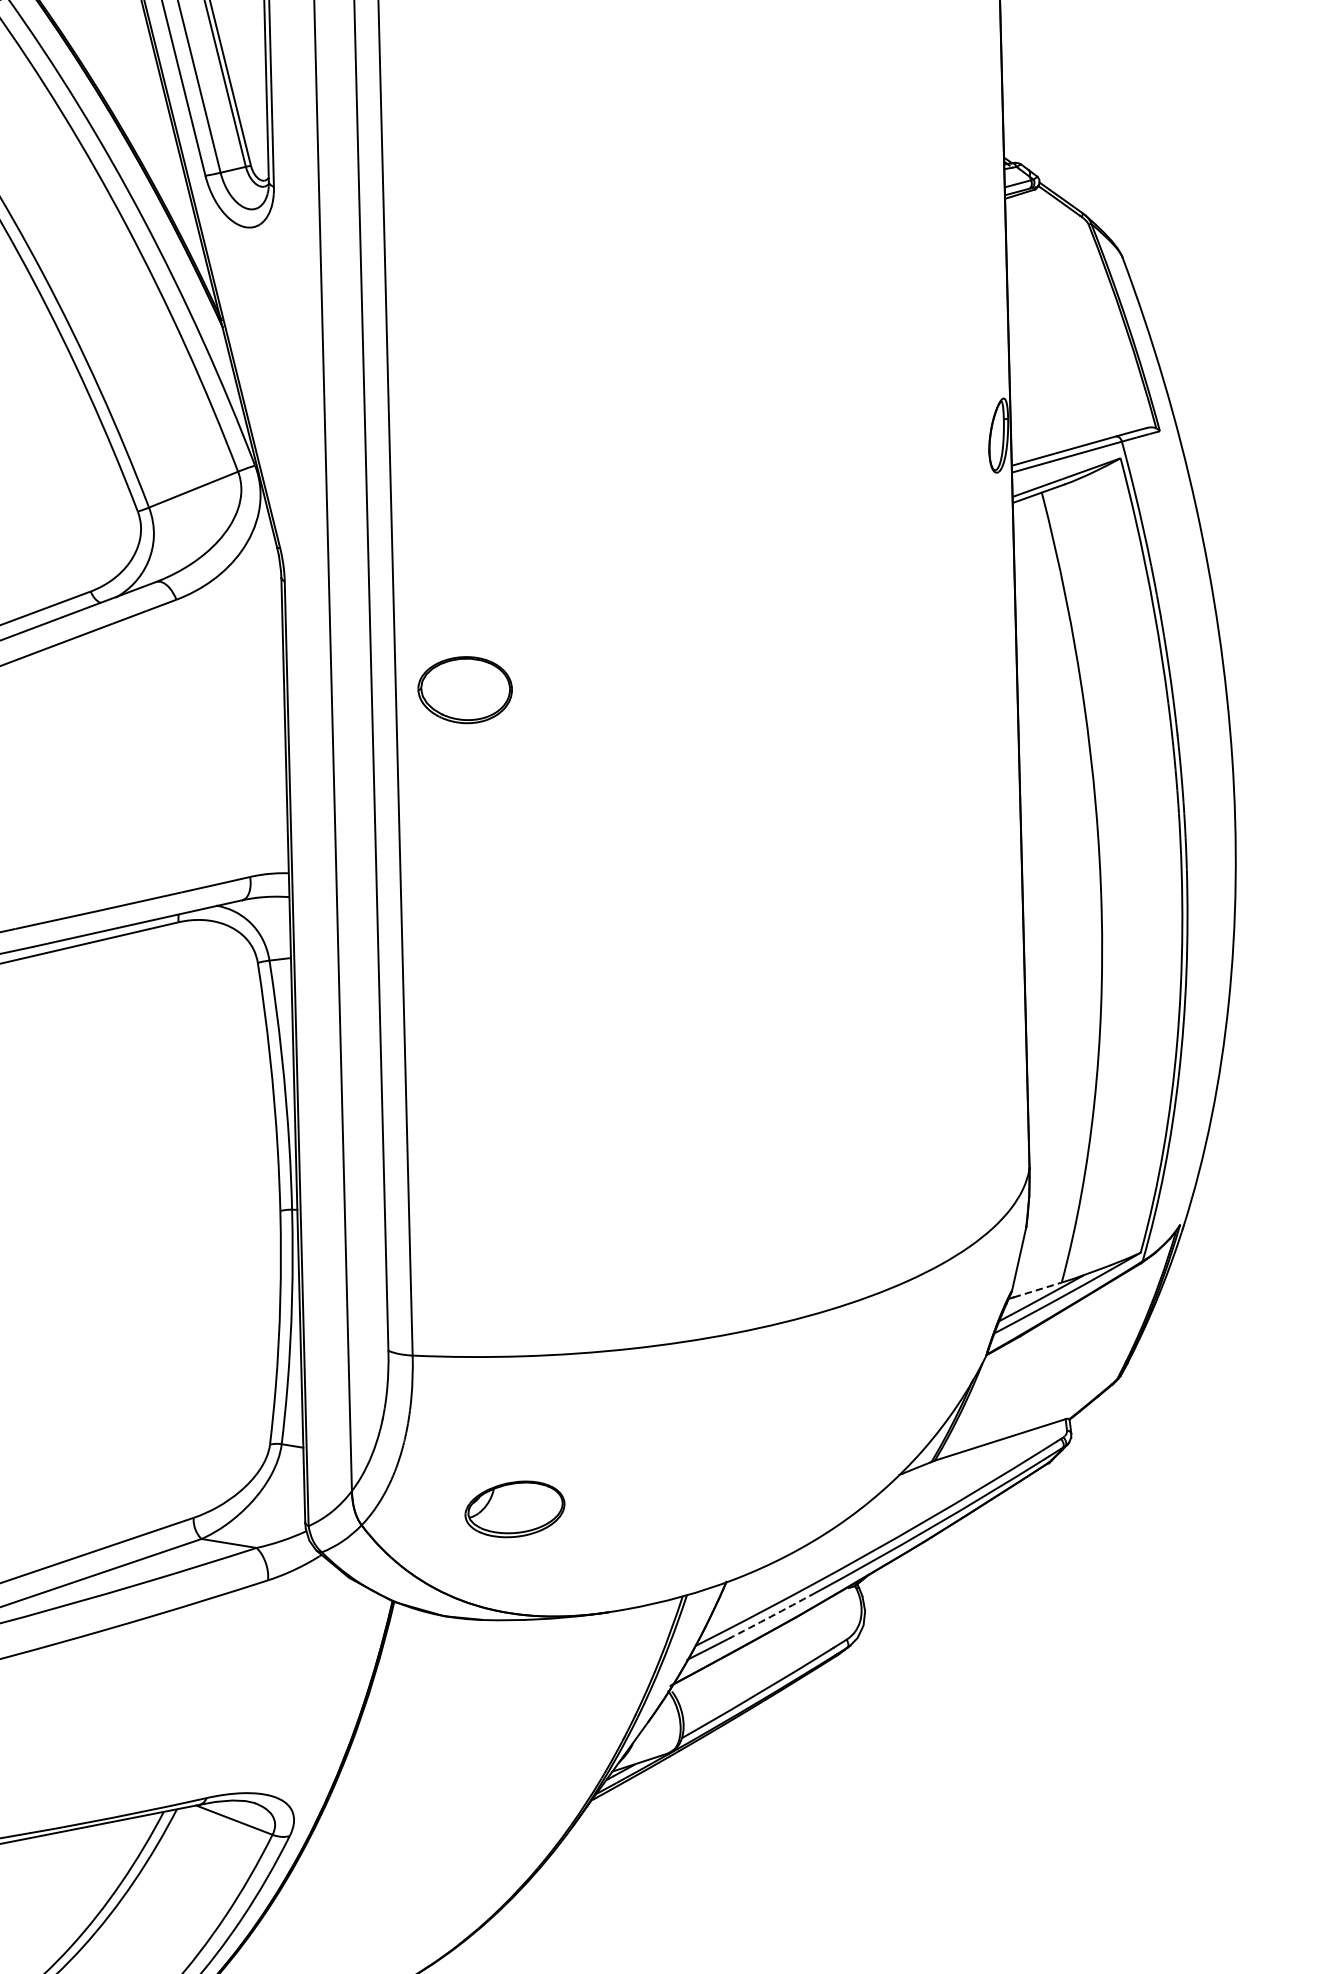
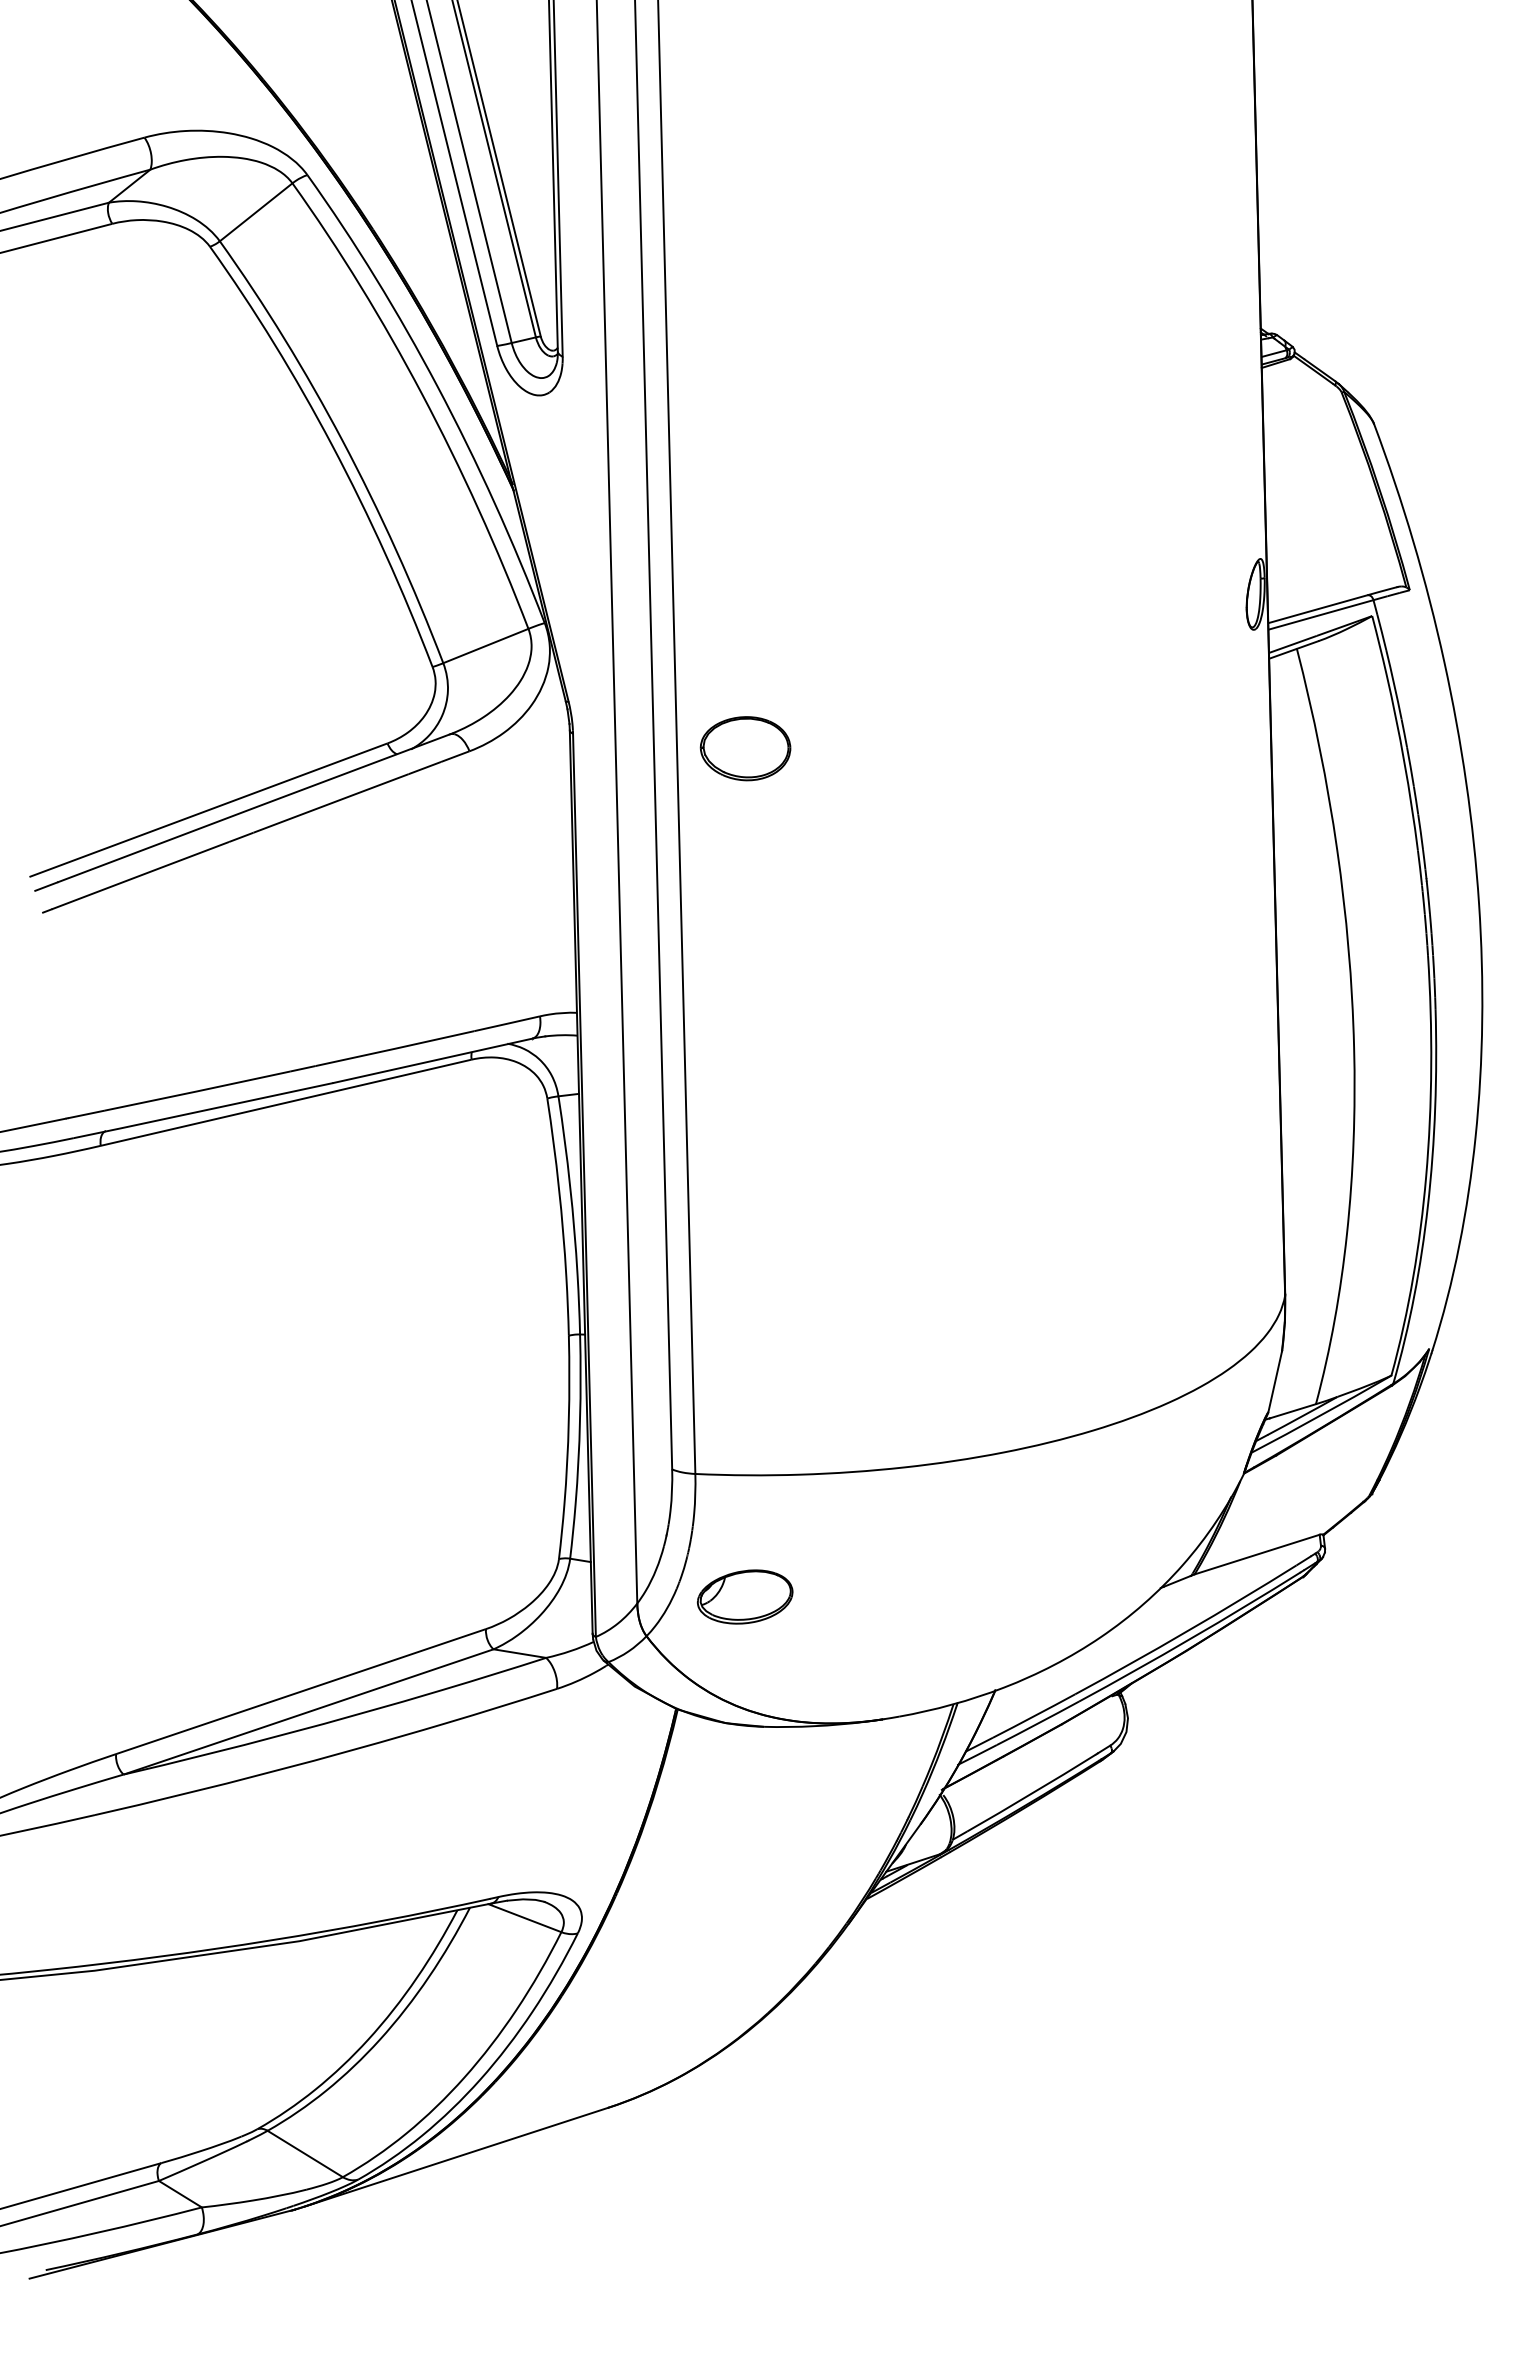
part: (465, 689) -> (745, 748), moved
line: (1038, 1290) -> (1293, 1411), dashed -> solid
part: (515, 1508) -> (745, 1596), moved
arc: (771, 1616) -> (1038, 1723), dashed -> solid

